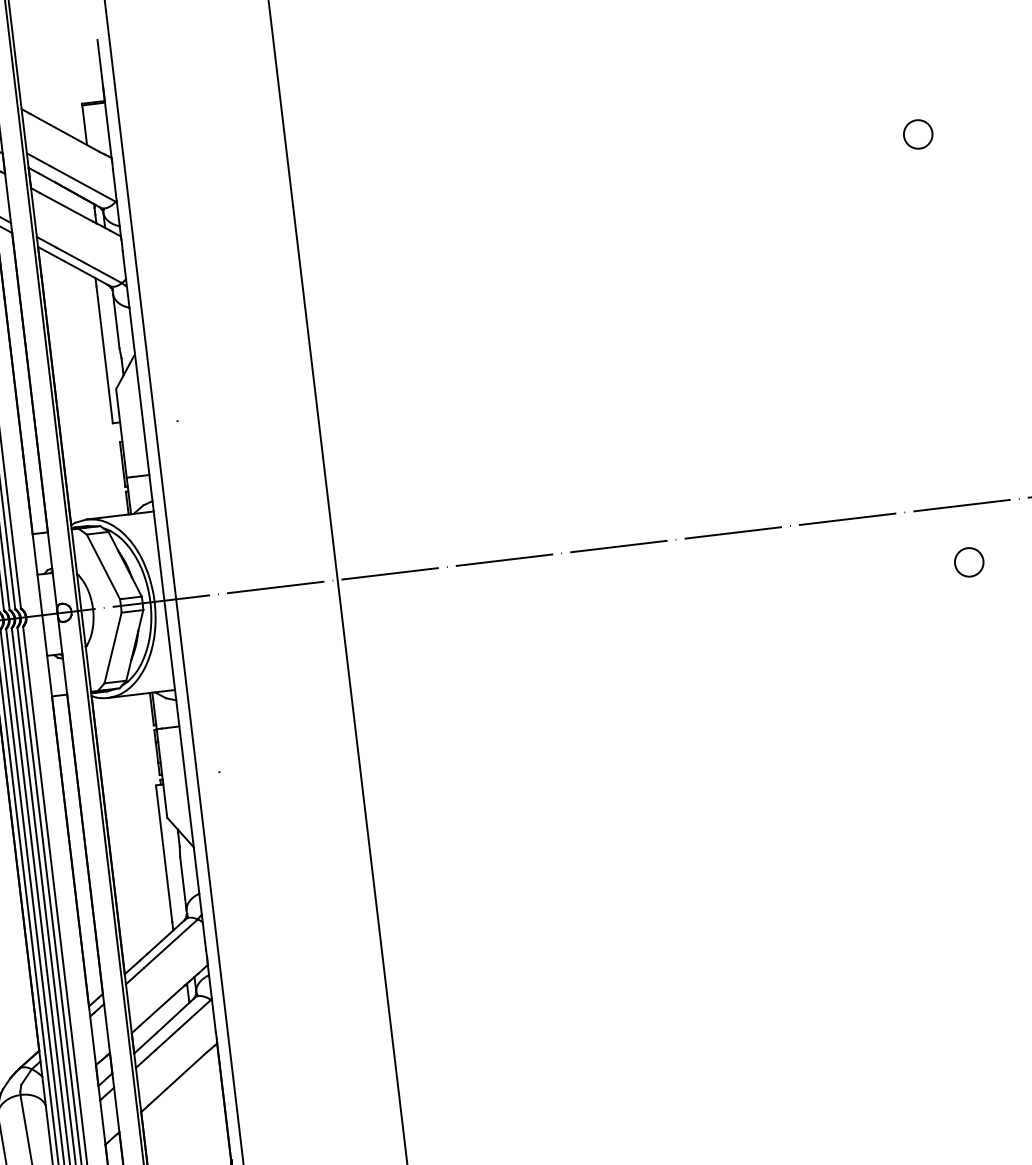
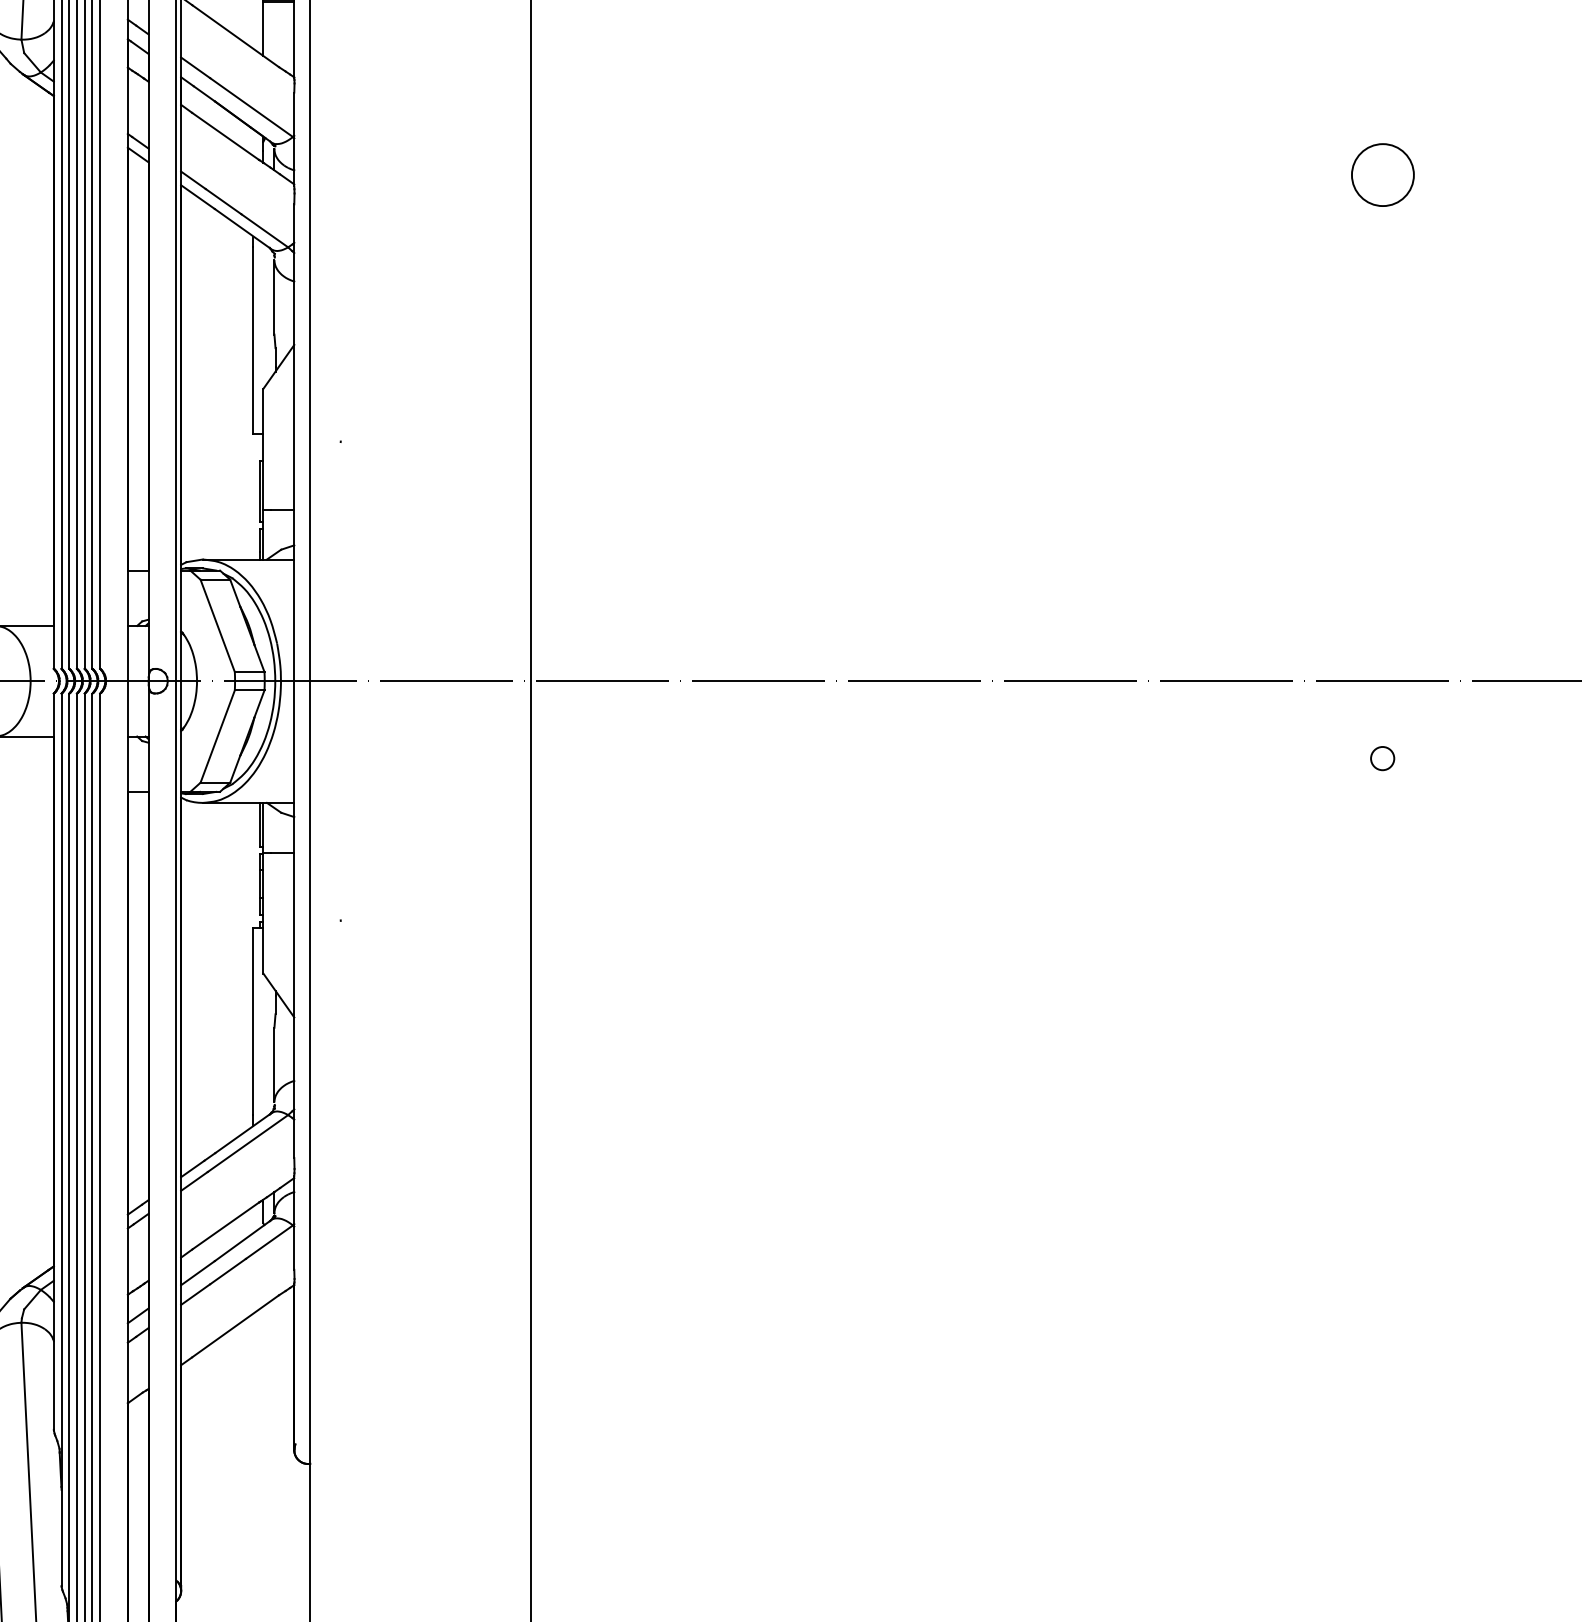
circle: (917, 134) -> (1382, 174), size x1.6
circle: (969, 562) -> (1382, 758), size x0.6

